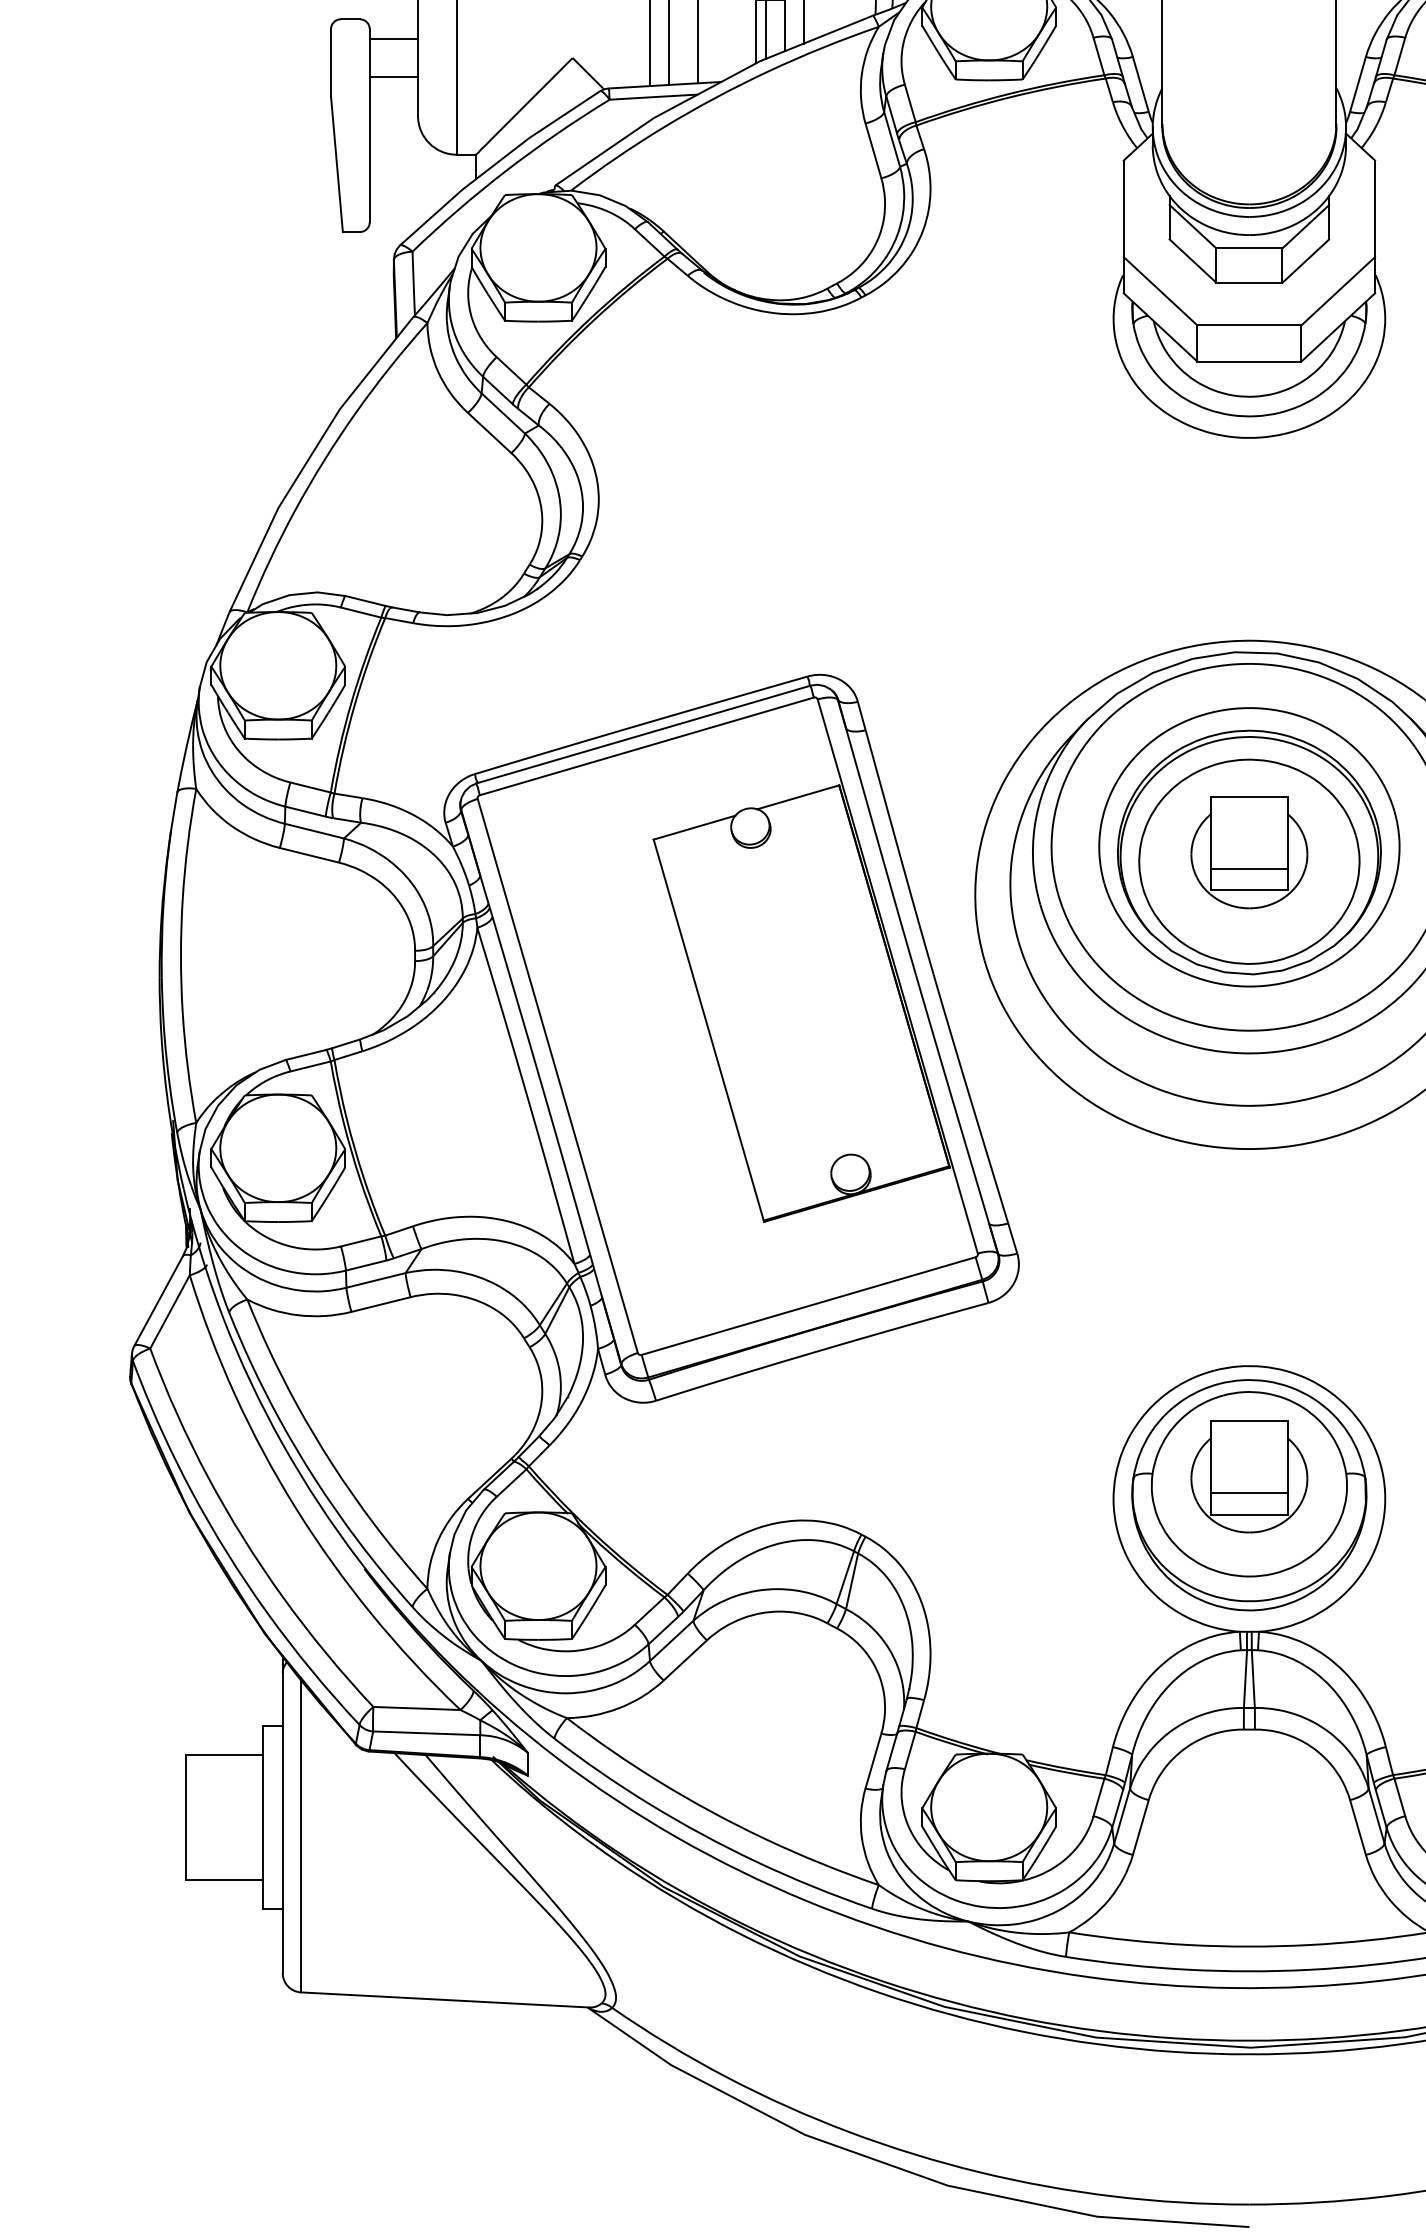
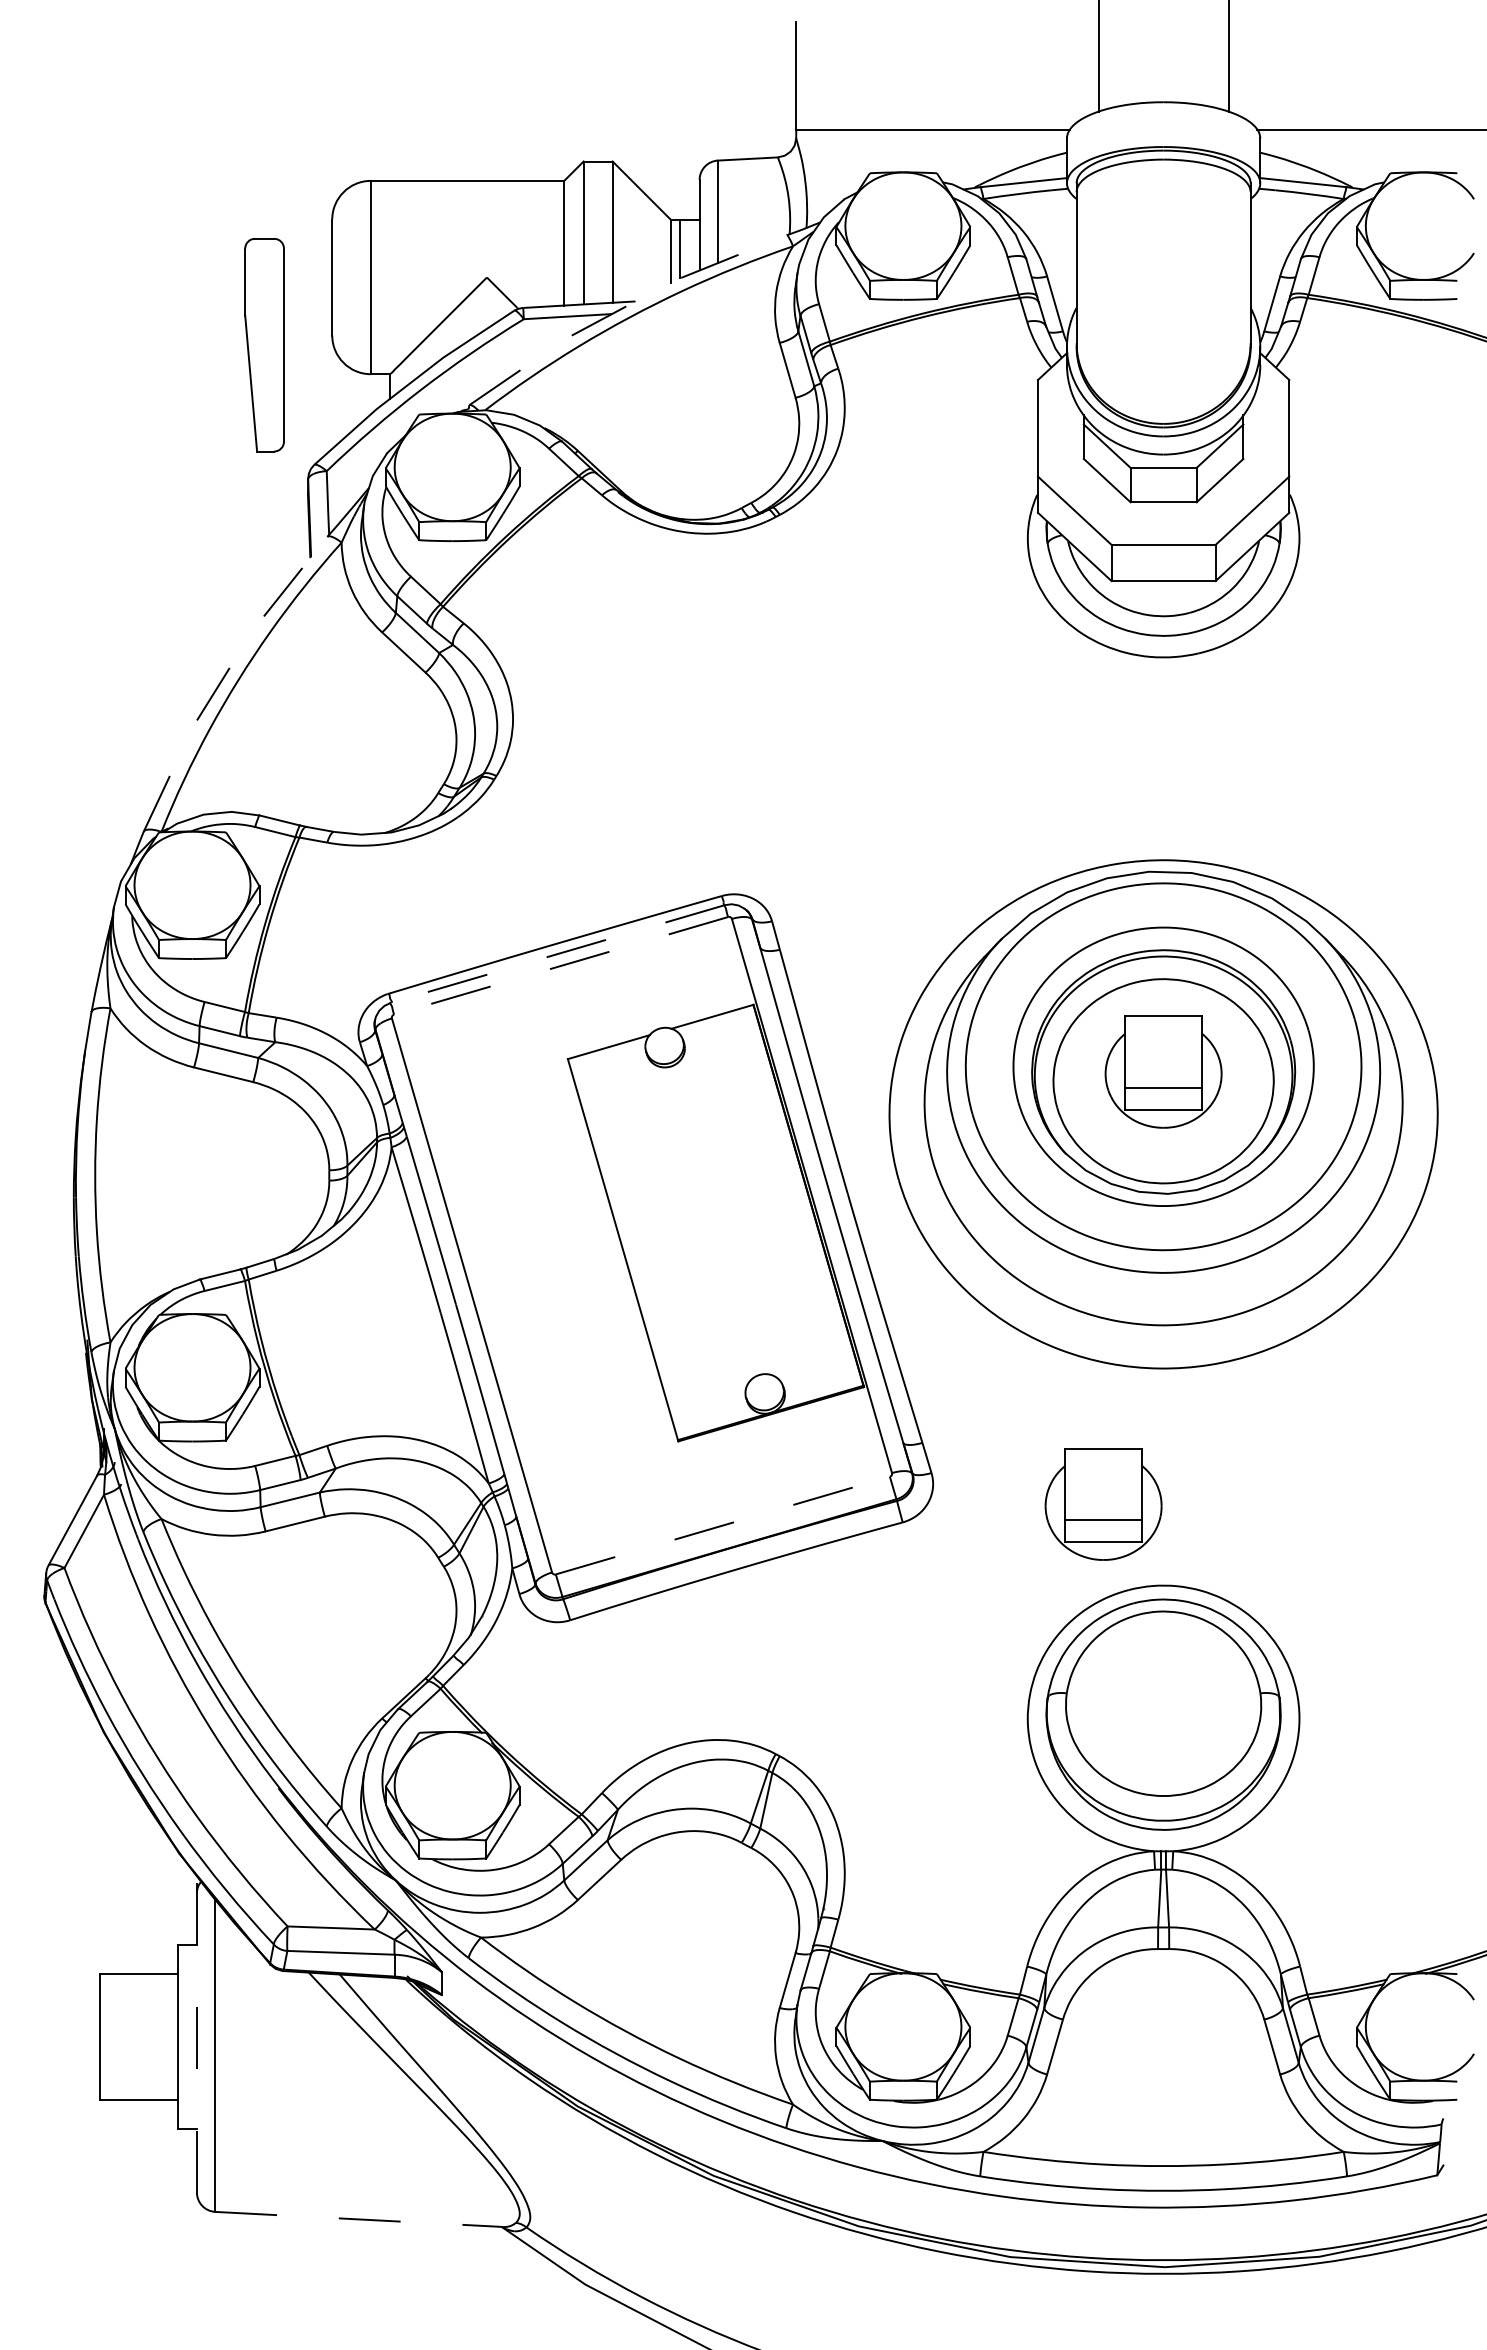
line: (393, 39) -> (307, 258), removed
line: (393, 77) -> (307, 296), removed
line: (708, 89) -> (622, 308), solid -> dashed
line: (310, 457) -> (224, 676), solid -> dashed
line: (643, 735) -> (557, 954), solid -> dashed
line: (646, 747) -> (560, 966), solid -> dashed
line: (809, 1306) -> (723, 1525), solid -> dashed
part: (1249, 1477) -> (1103, 1504), moved
line: (282, 1814) -> (196, 2033), solid -> dashed
line: (445, 2000) -> (359, 2219), solid -> dashed

